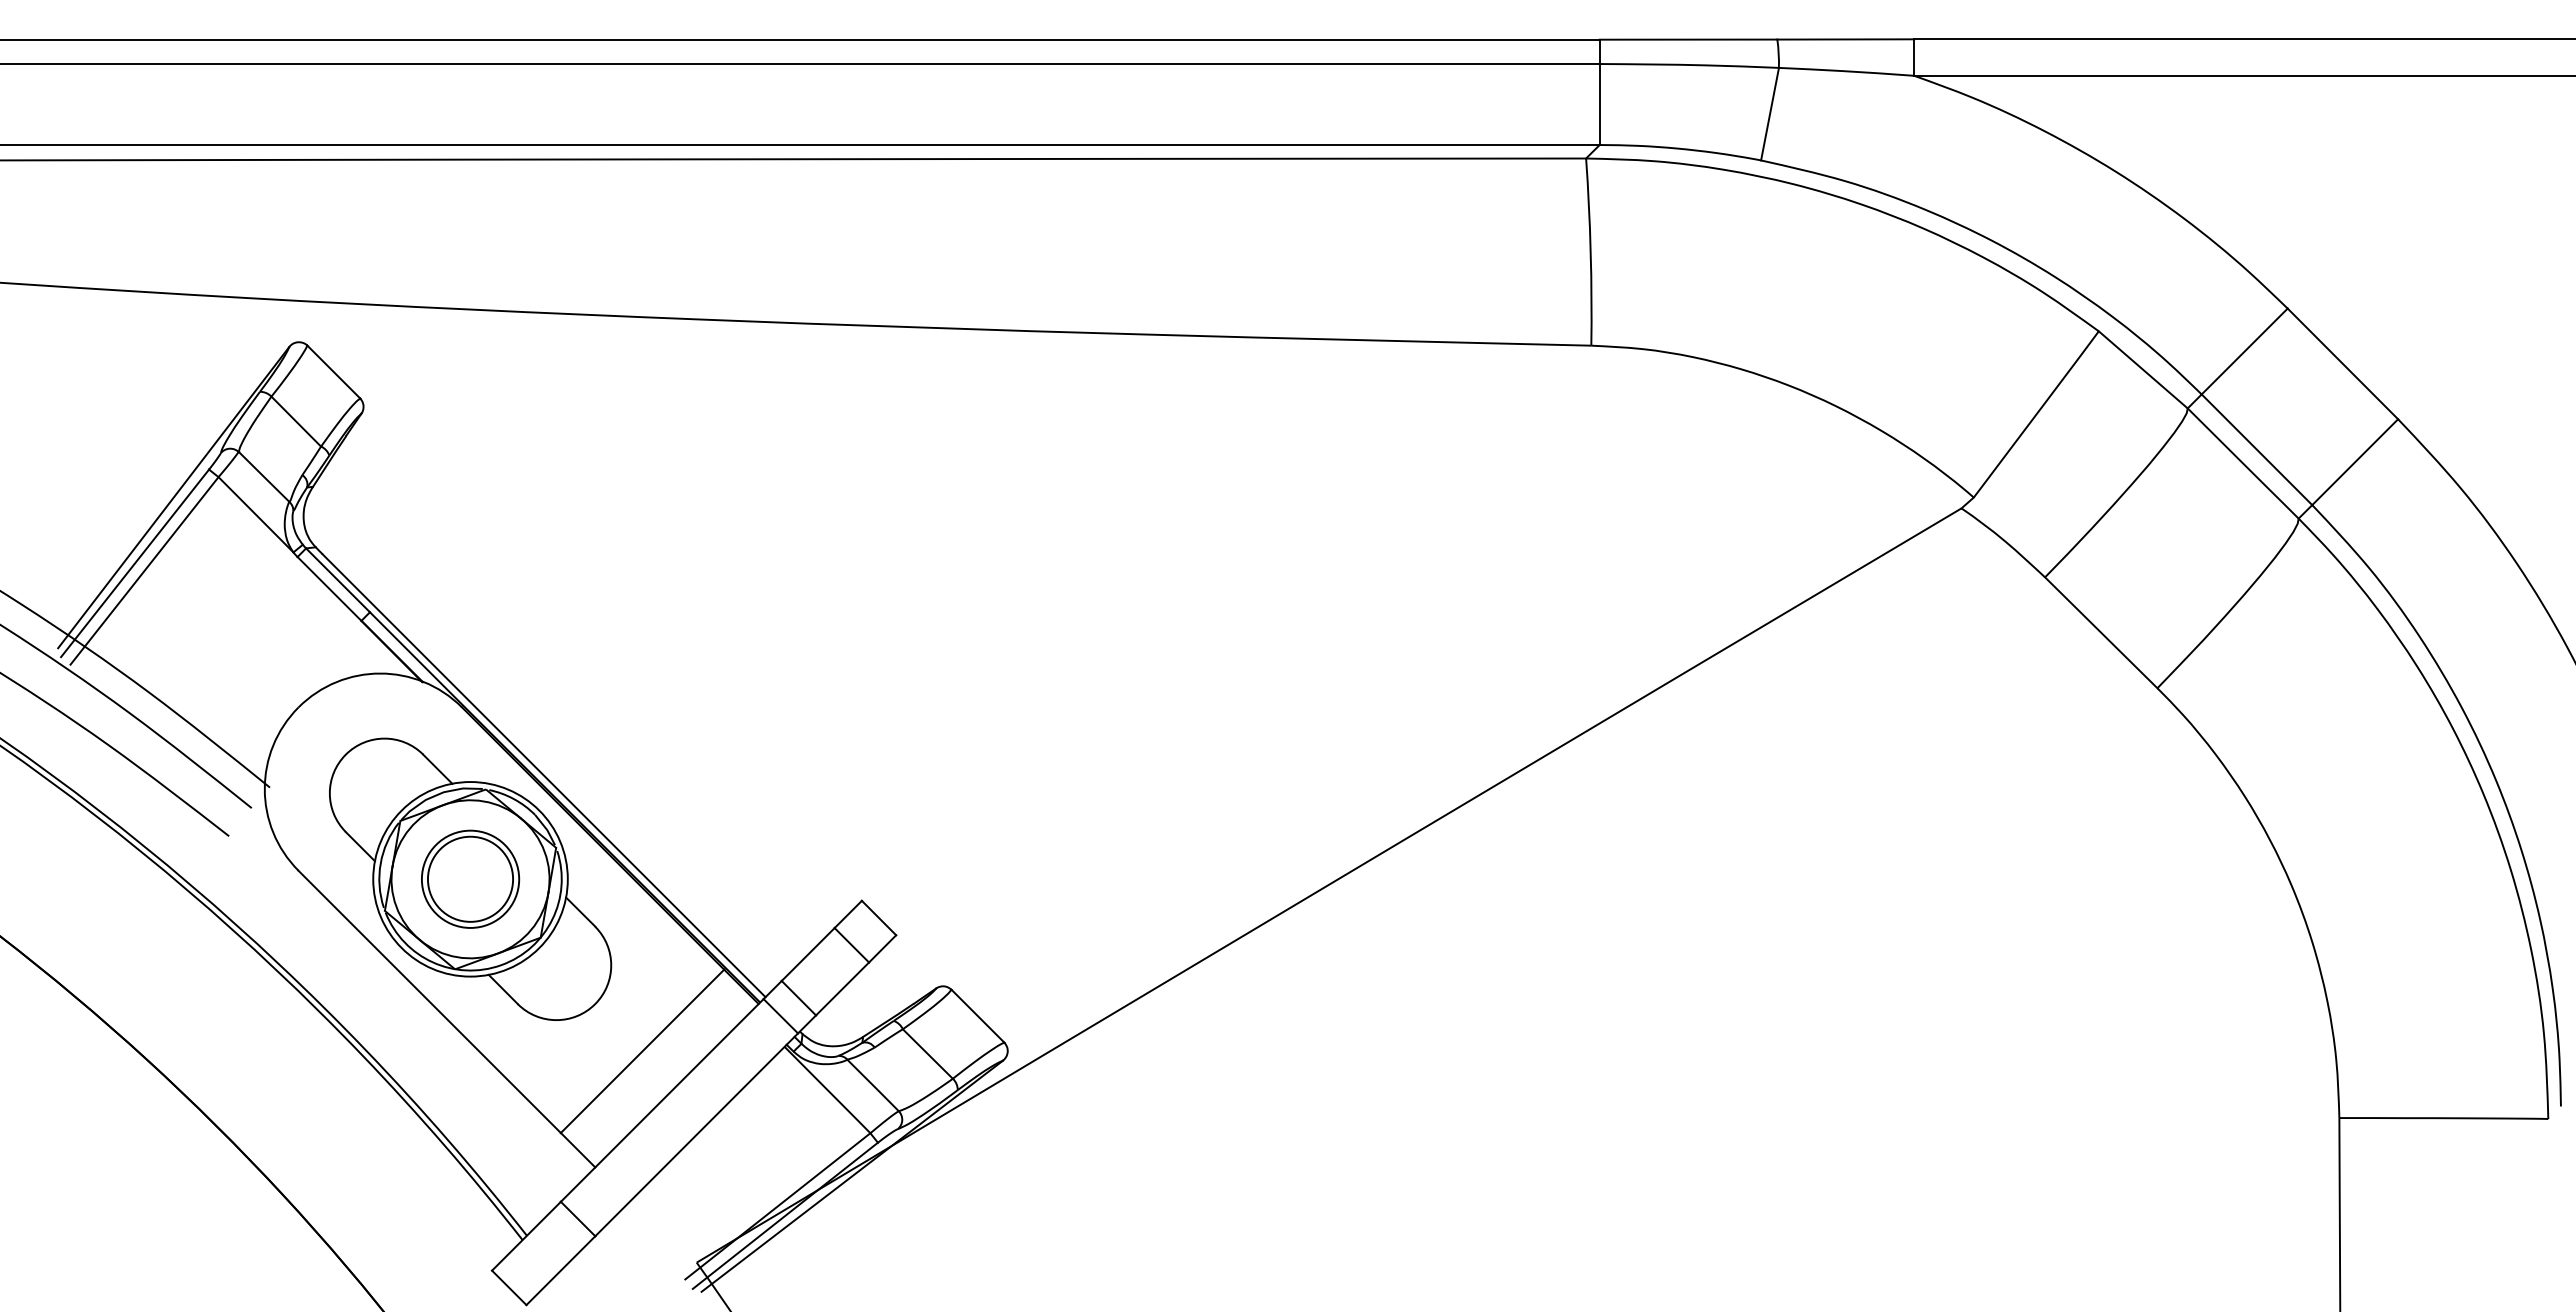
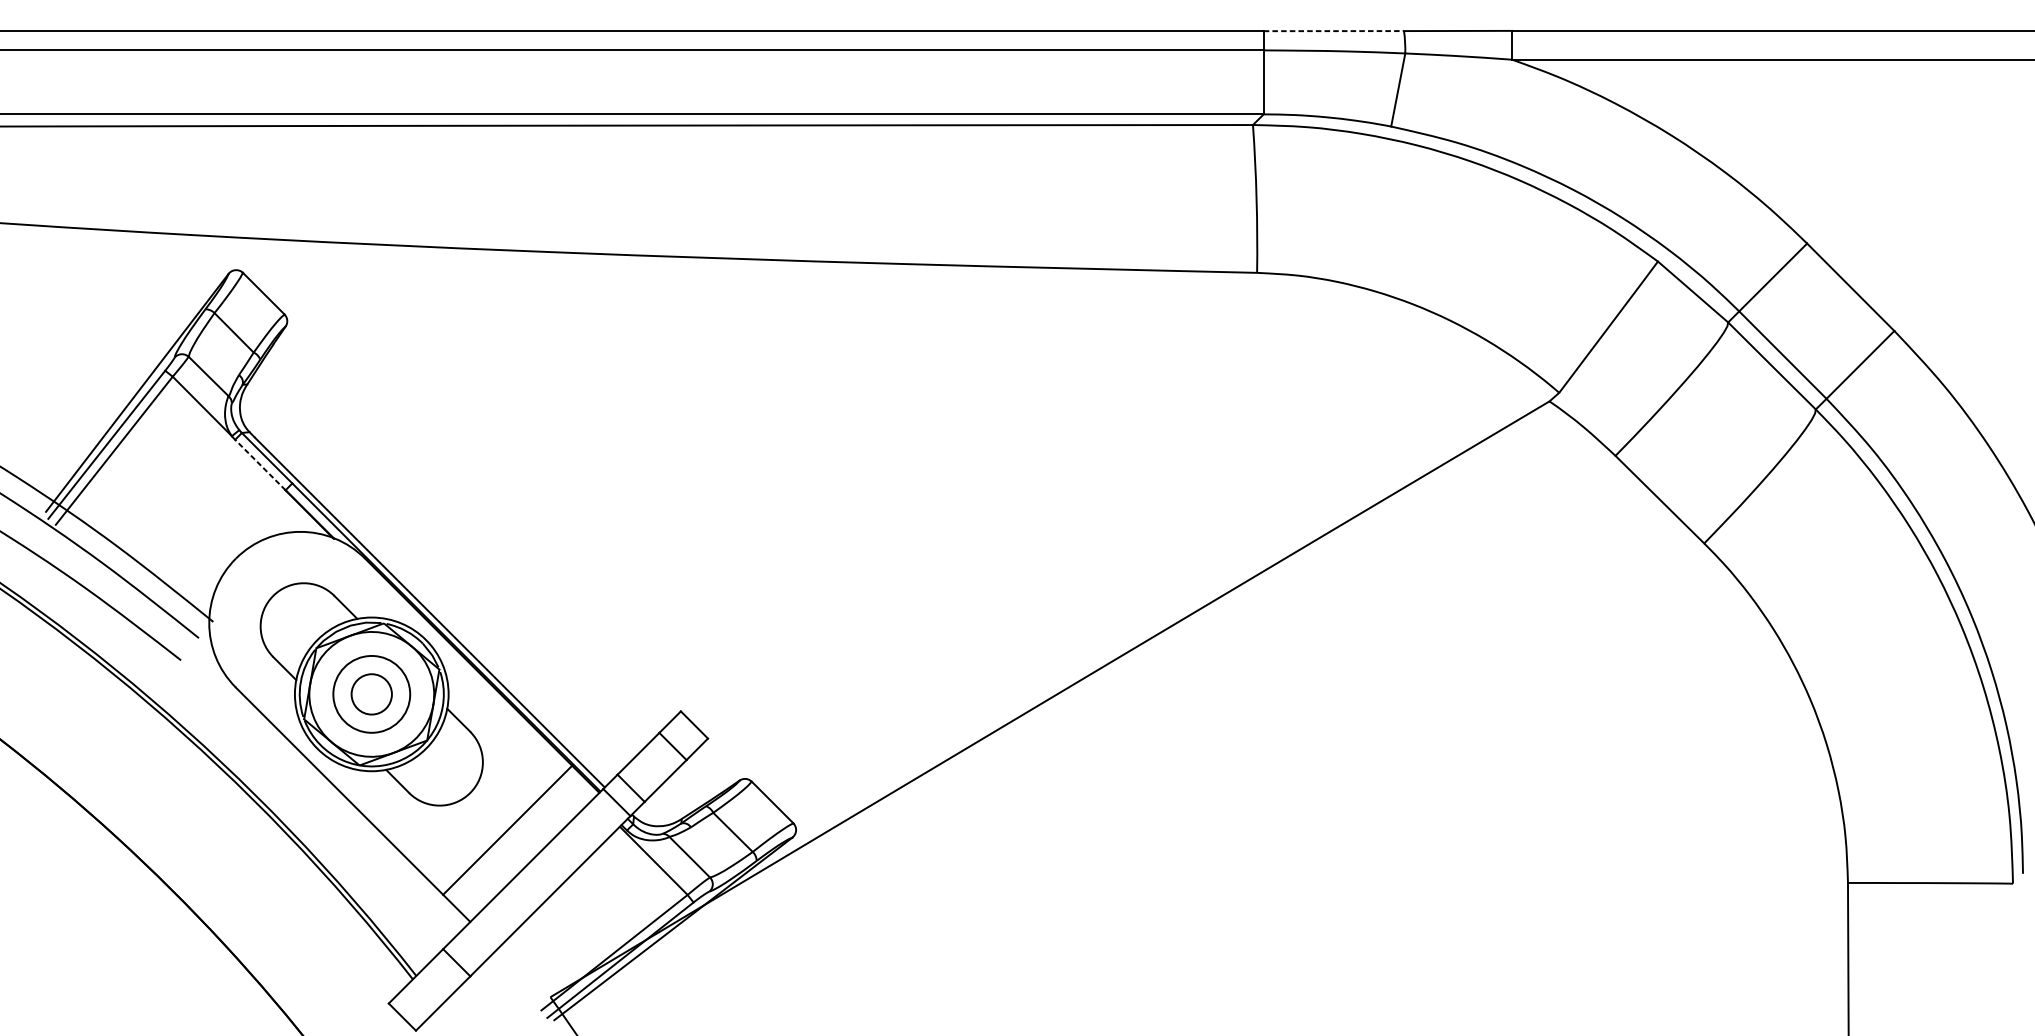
line: (1688, 39) -> (1333, 31), solid -> dashed
line: (329, 588) -> (260, 464), solid -> dashed
circle: (470, 878) -> (371, 693), size x0.6

